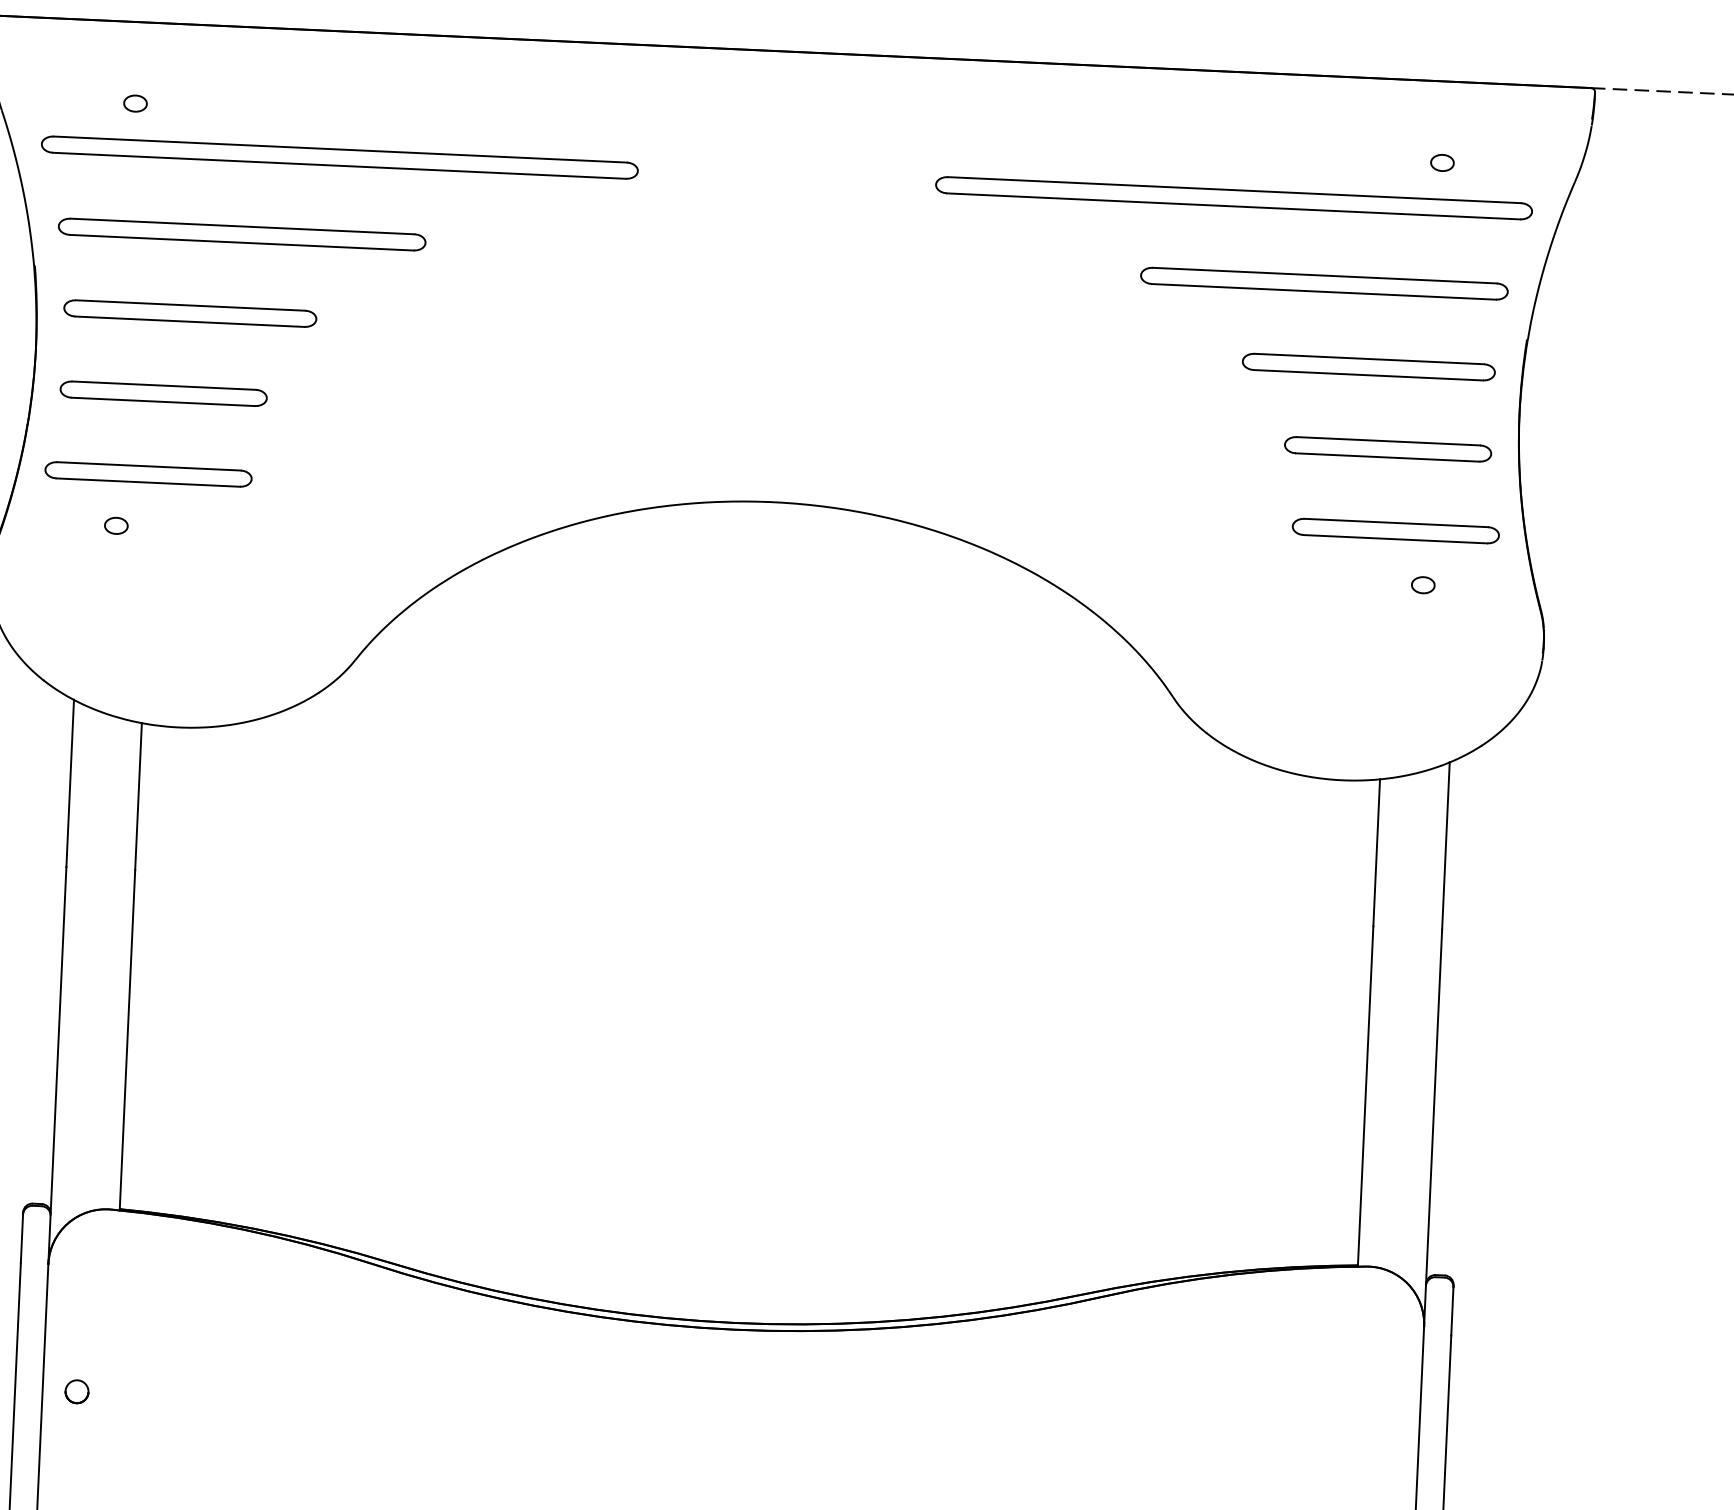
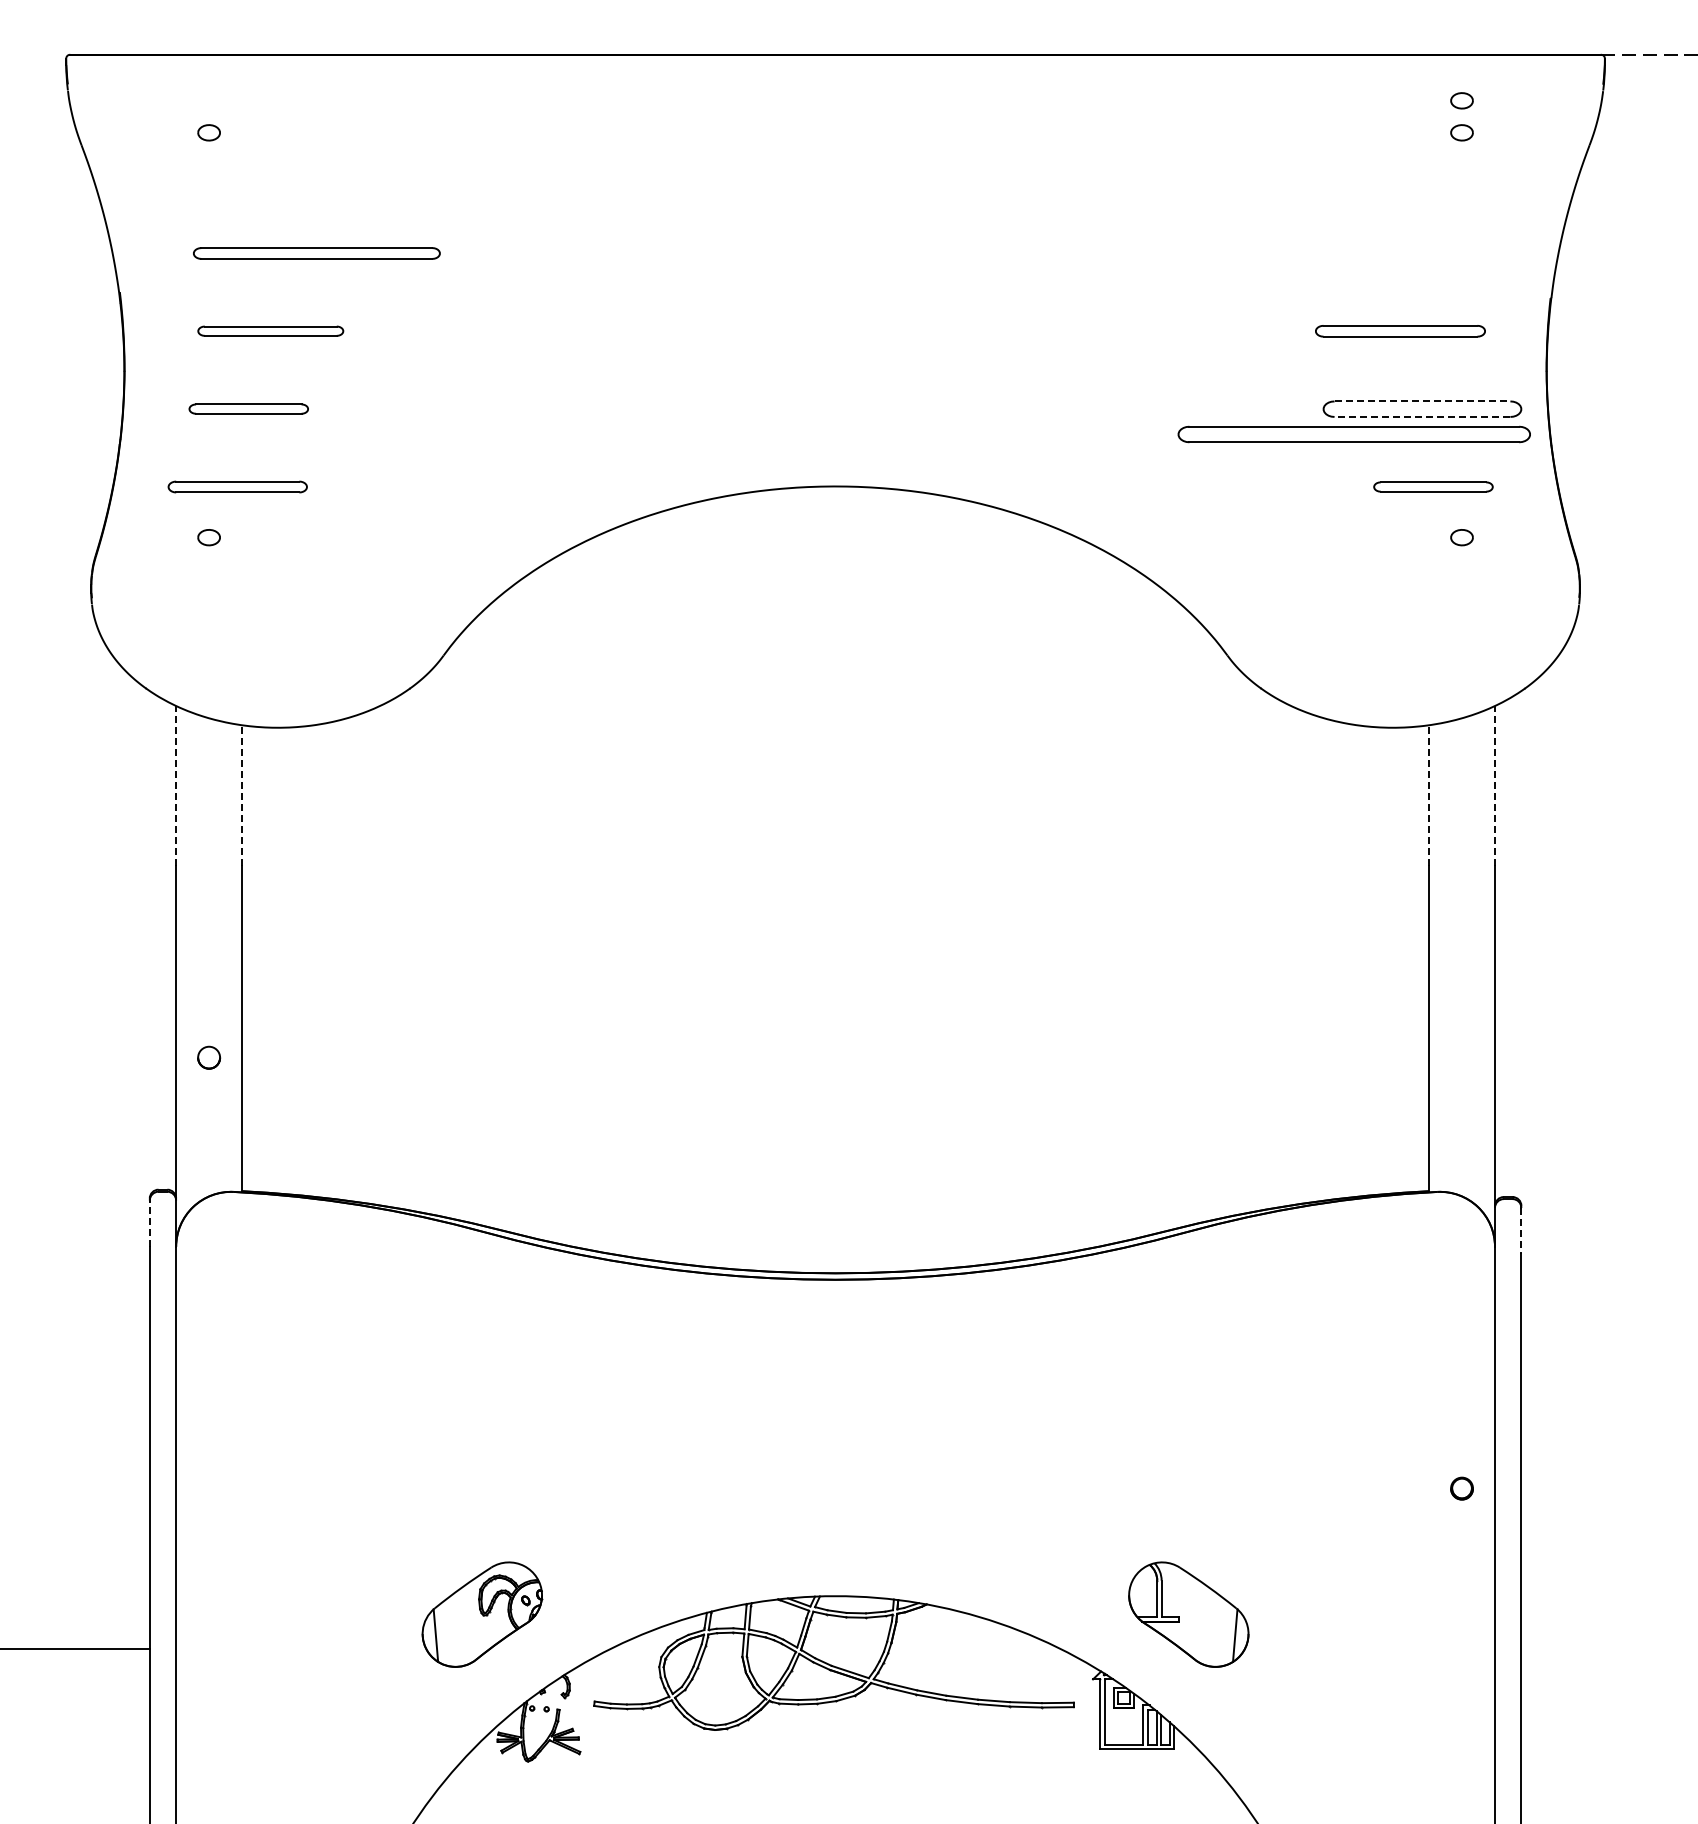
part: (1443, 129) -> (1461, 100), added
part: (339, 157) -> (406, 175), removed
part: (1233, 198) -> (1263, 175), removed
part: (241, 234) -> (316, 253), size x0.7
part: (1323, 283) -> (1353, 434), moved
part: (190, 312) -> (270, 330), size x0.6
part: (1368, 366) -> (1400, 330), size x0.7
part: (163, 393) -> (248, 408), size x0.6
line: (1388, 441) -> (1422, 401), solid -> dashed
line: (1387, 456) -> (1422, 416), solid -> dashed
part: (148, 473) -> (237, 486), size x0.7
part: (1395, 530) -> (1433, 486), size x0.6
line: (70, 782) -> (176, 785), solid -> dashed
line: (138, 796) -> (242, 795), solid -> dashed
line: (1446, 845) -> (1495, 785), solid -> dashed
line: (1377, 852) -> (1429, 795), solid -> dashed
line: (21, 1238) -> (149, 1223), solid -> dashed
line: (1452, 1311) -> (1521, 1231), solid -> dashed
part: (77, 1391) -> (209, 1057), moved

